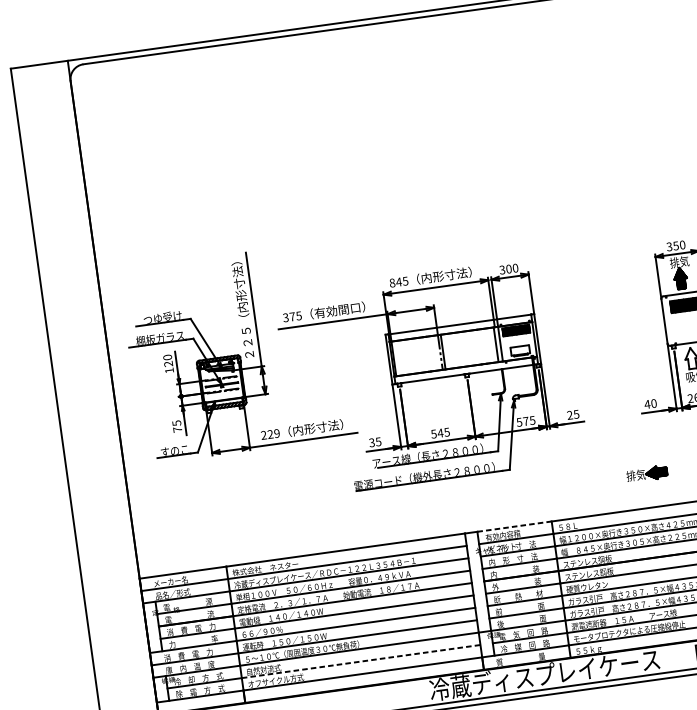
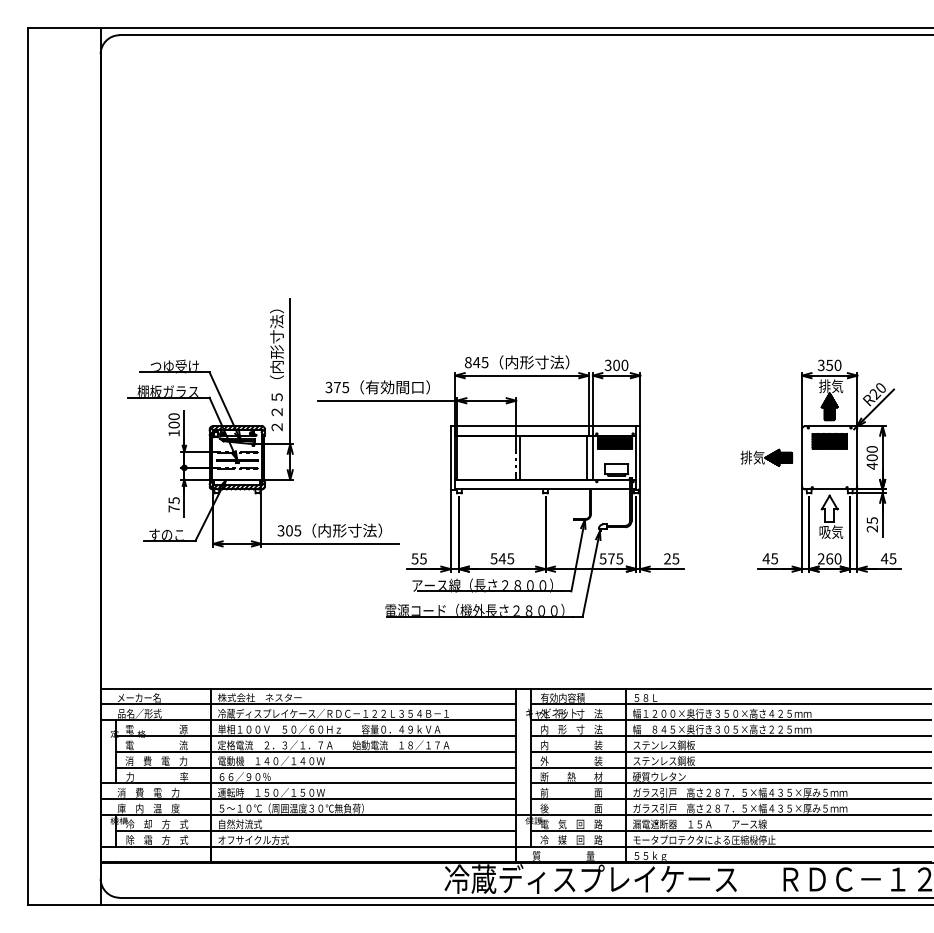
text: (168, 363) -> (173, 424), 120 -> 100
text: (653, 403) -> (774, 558), 40 -> 45
text: (270, 434) -> (289, 530), 229 -> 305
text: (372, 442) -> (415, 558), 35 -> 55
part: (646, 473) -> (766, 457), moved
line: (515, 526) -> (579, 688), dashed -> solid
line: (361, 661) -> (363, 830), dashed -> solid

